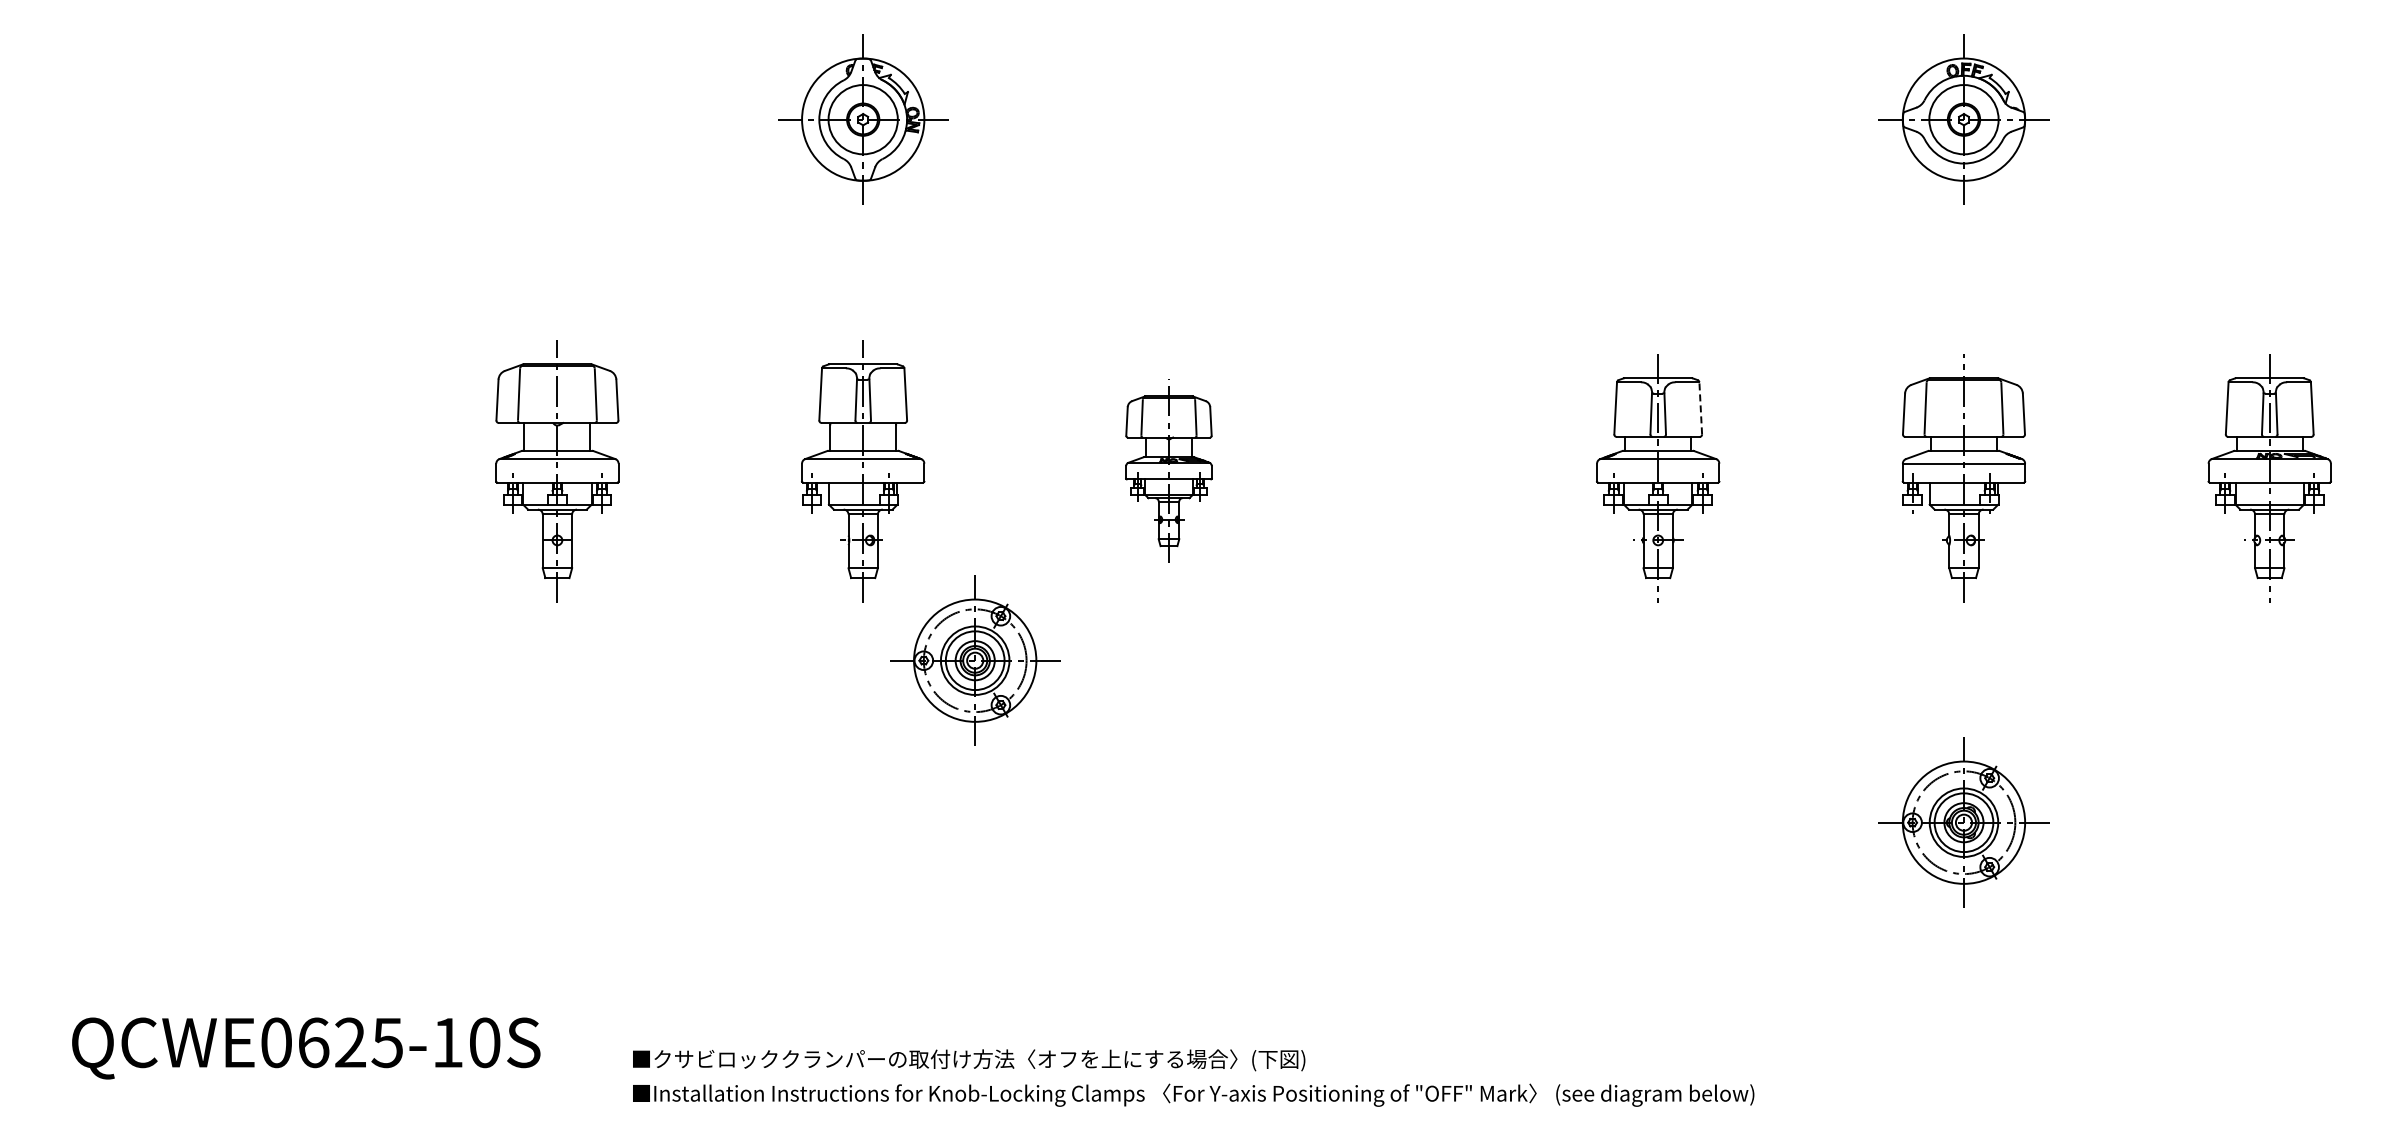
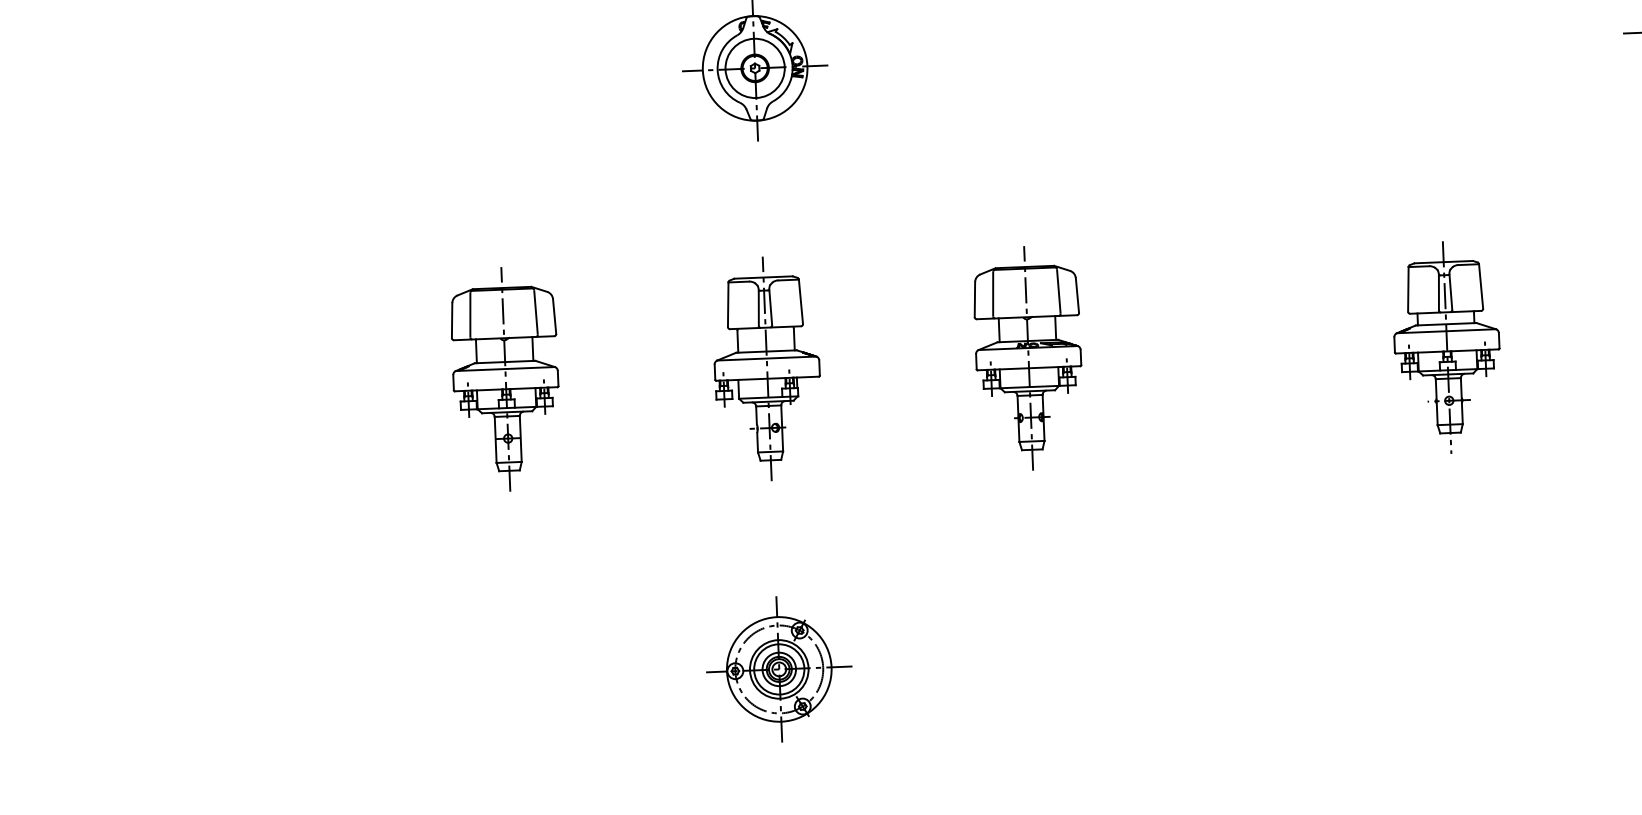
line: (1700, 407) -> (1480, 285), dashed -> solid
part: (1168, 471) -> (1028, 358), size x1.43
part: (975, 660) -> (779, 669), moved

